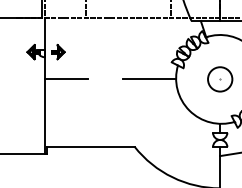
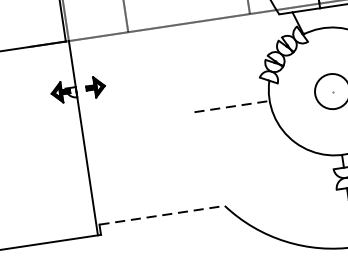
line: (65, 79) -> (111, 124), removed
line: (150, 79) -> (233, 106), solid -> dashed
line: (90, 146) -> (161, 214), solid -> dashed

